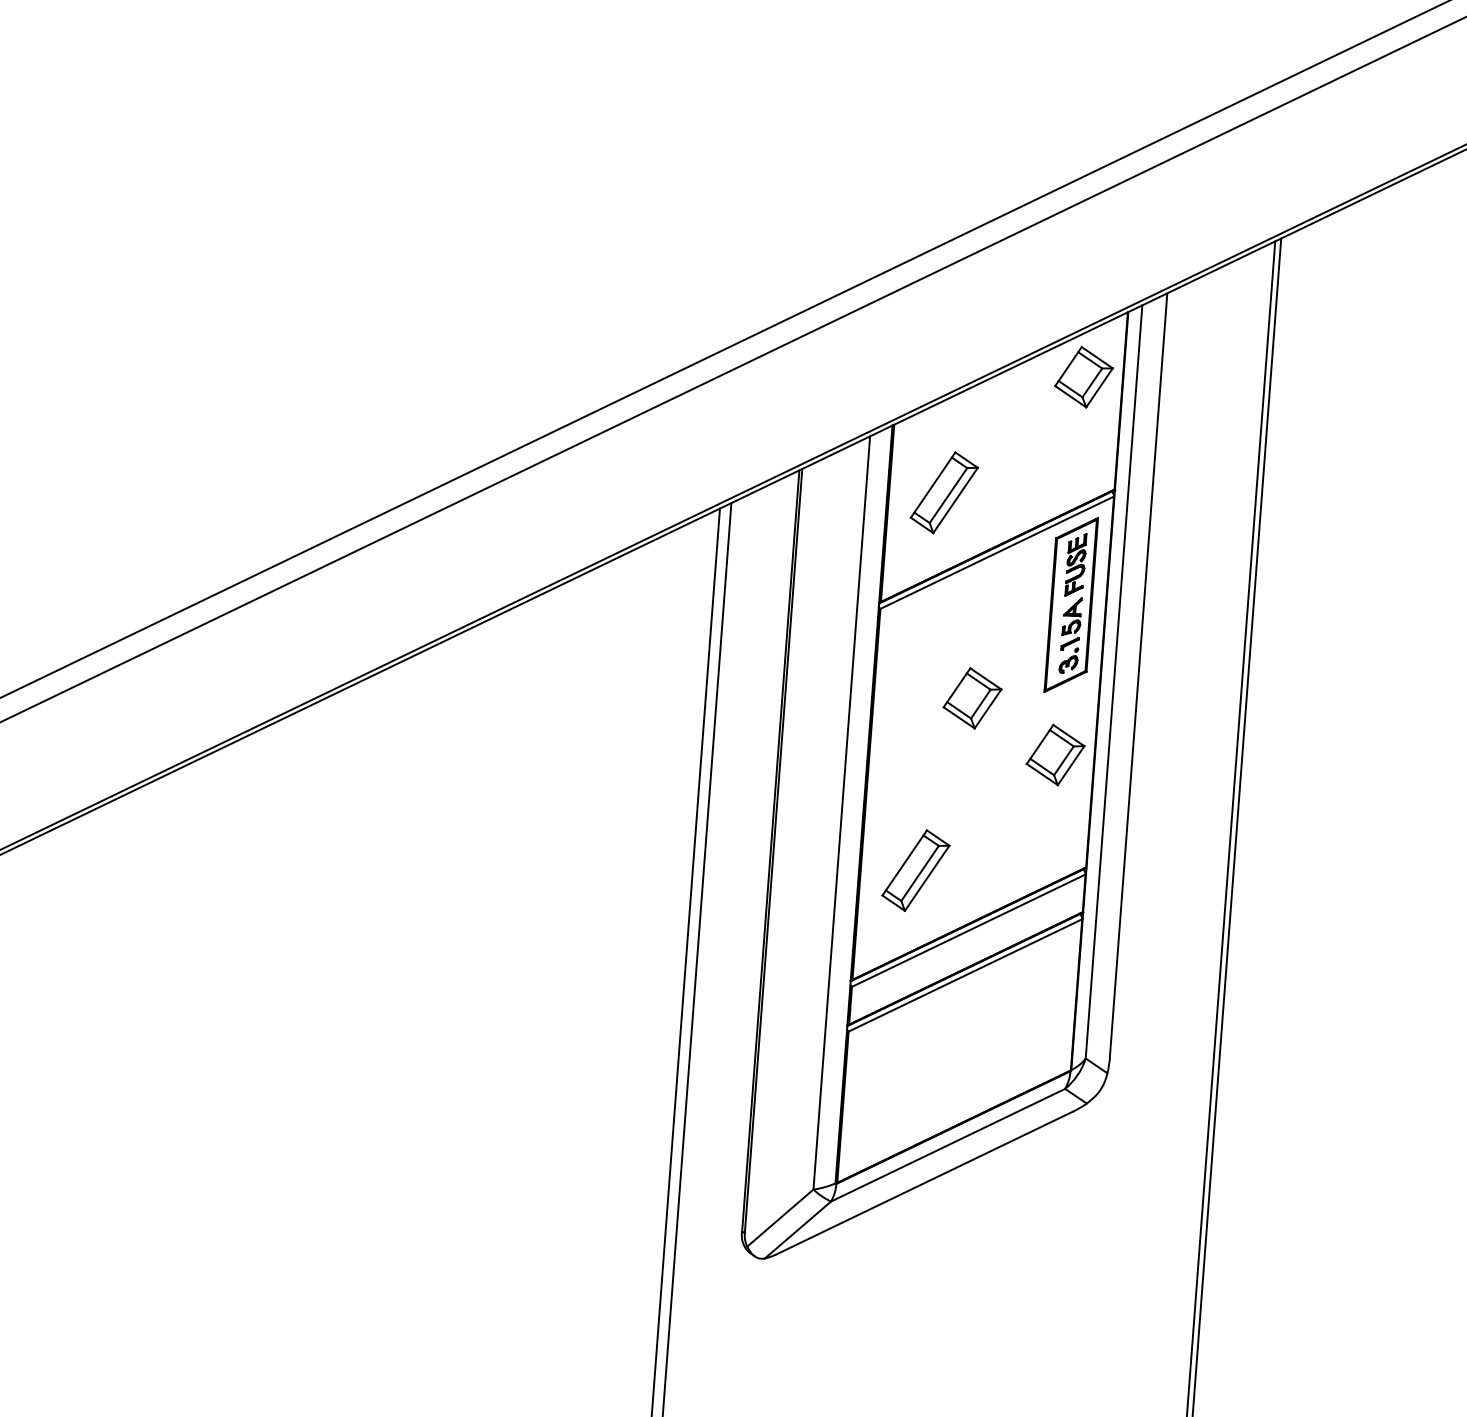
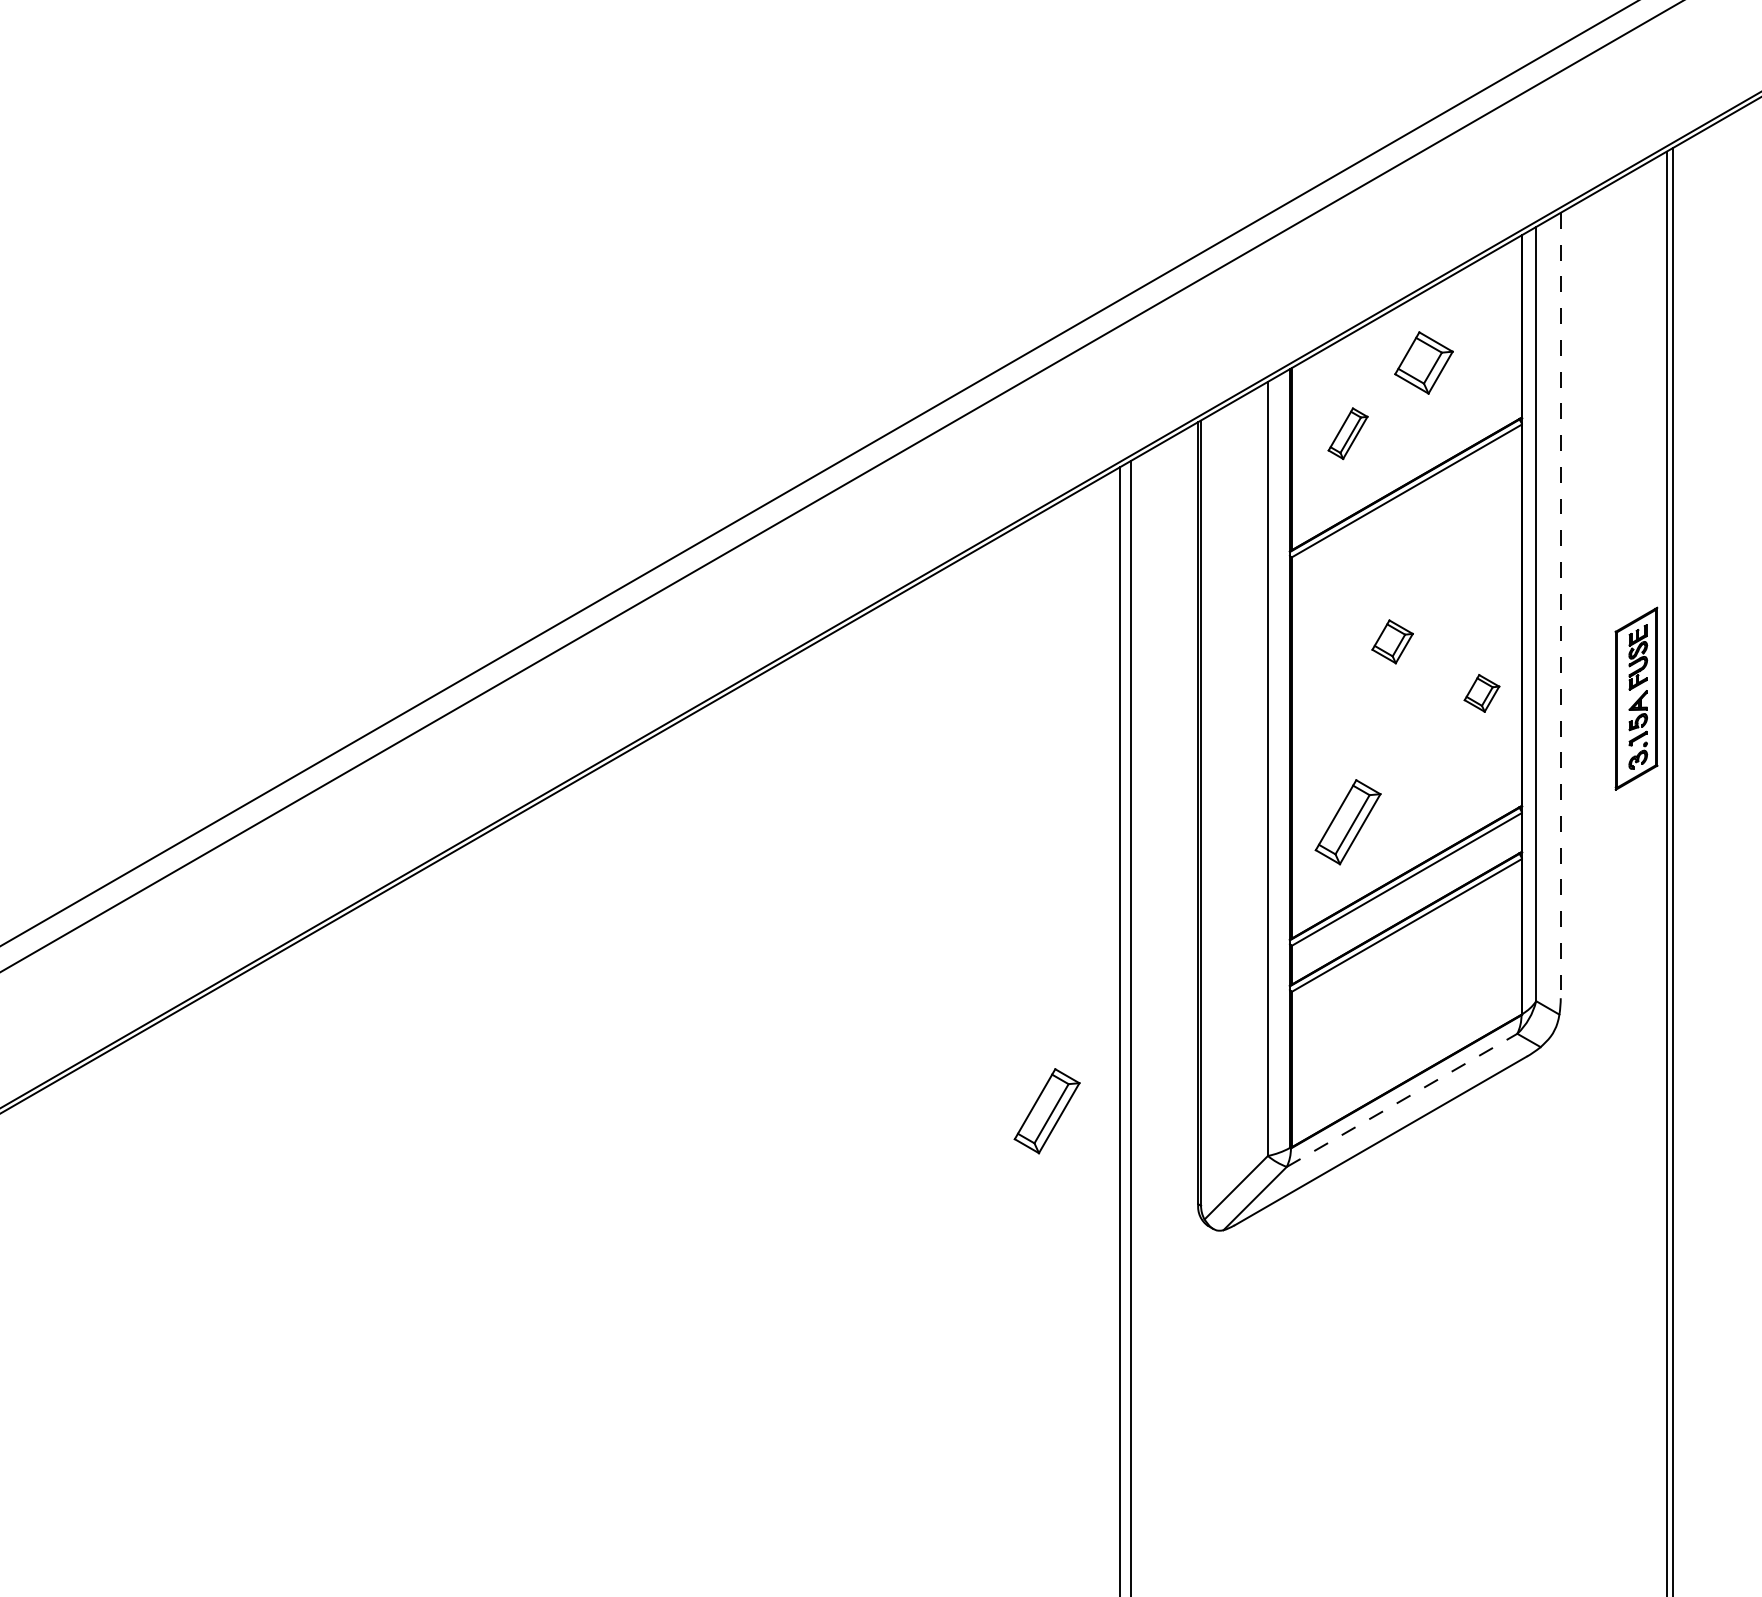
part: (1083, 376) -> (1423, 362), moved
part: (943, 492) -> (1347, 433), size x0.6
part: (1071, 604) -> (1636, 698), moved
line: (1138, 675) -> (1560, 605), solid -> dashed
part: (972, 698) -> (1392, 641), size x0.7
part: (1055, 755) -> (1481, 693), size x0.6
part: (601, 1130) -> (1046, 1111), added
line: (948, 1145) -> (1402, 1100), solid -> dashed

